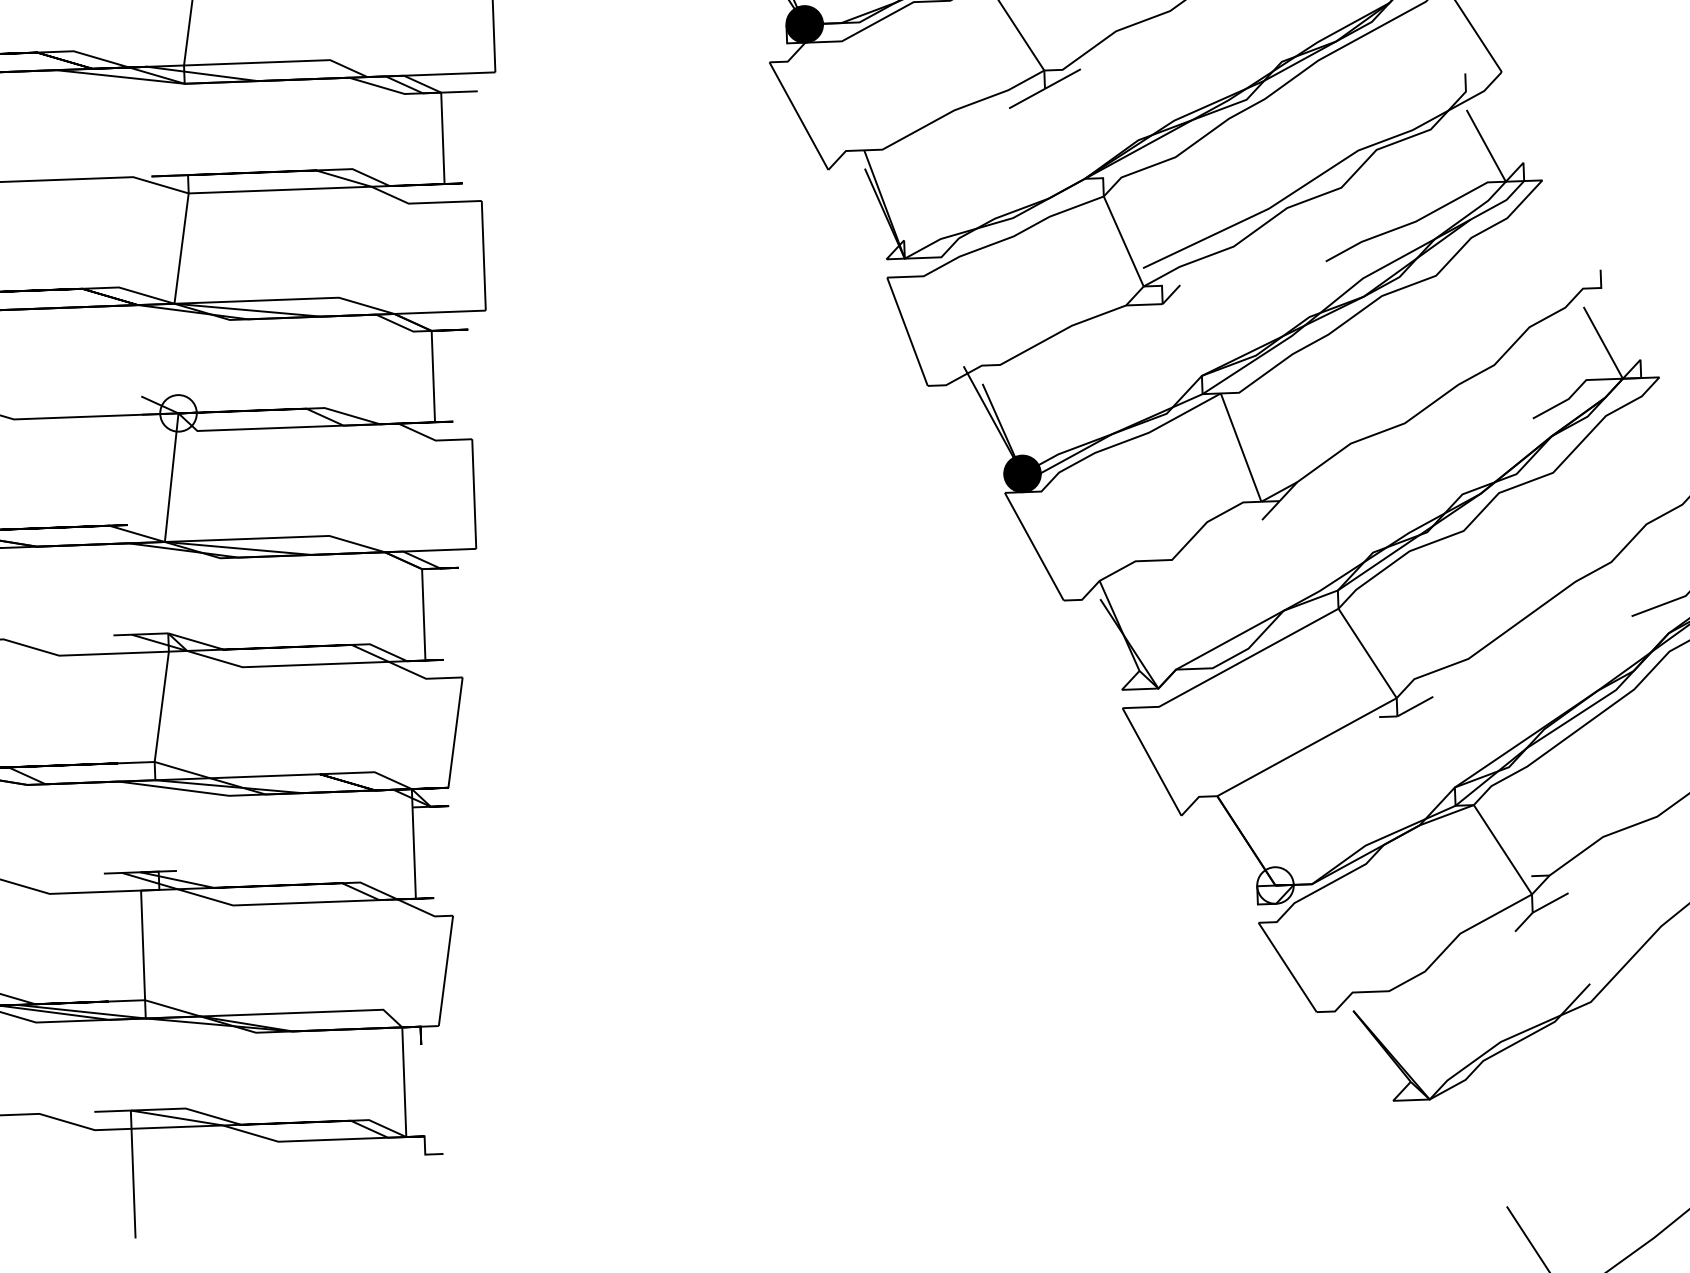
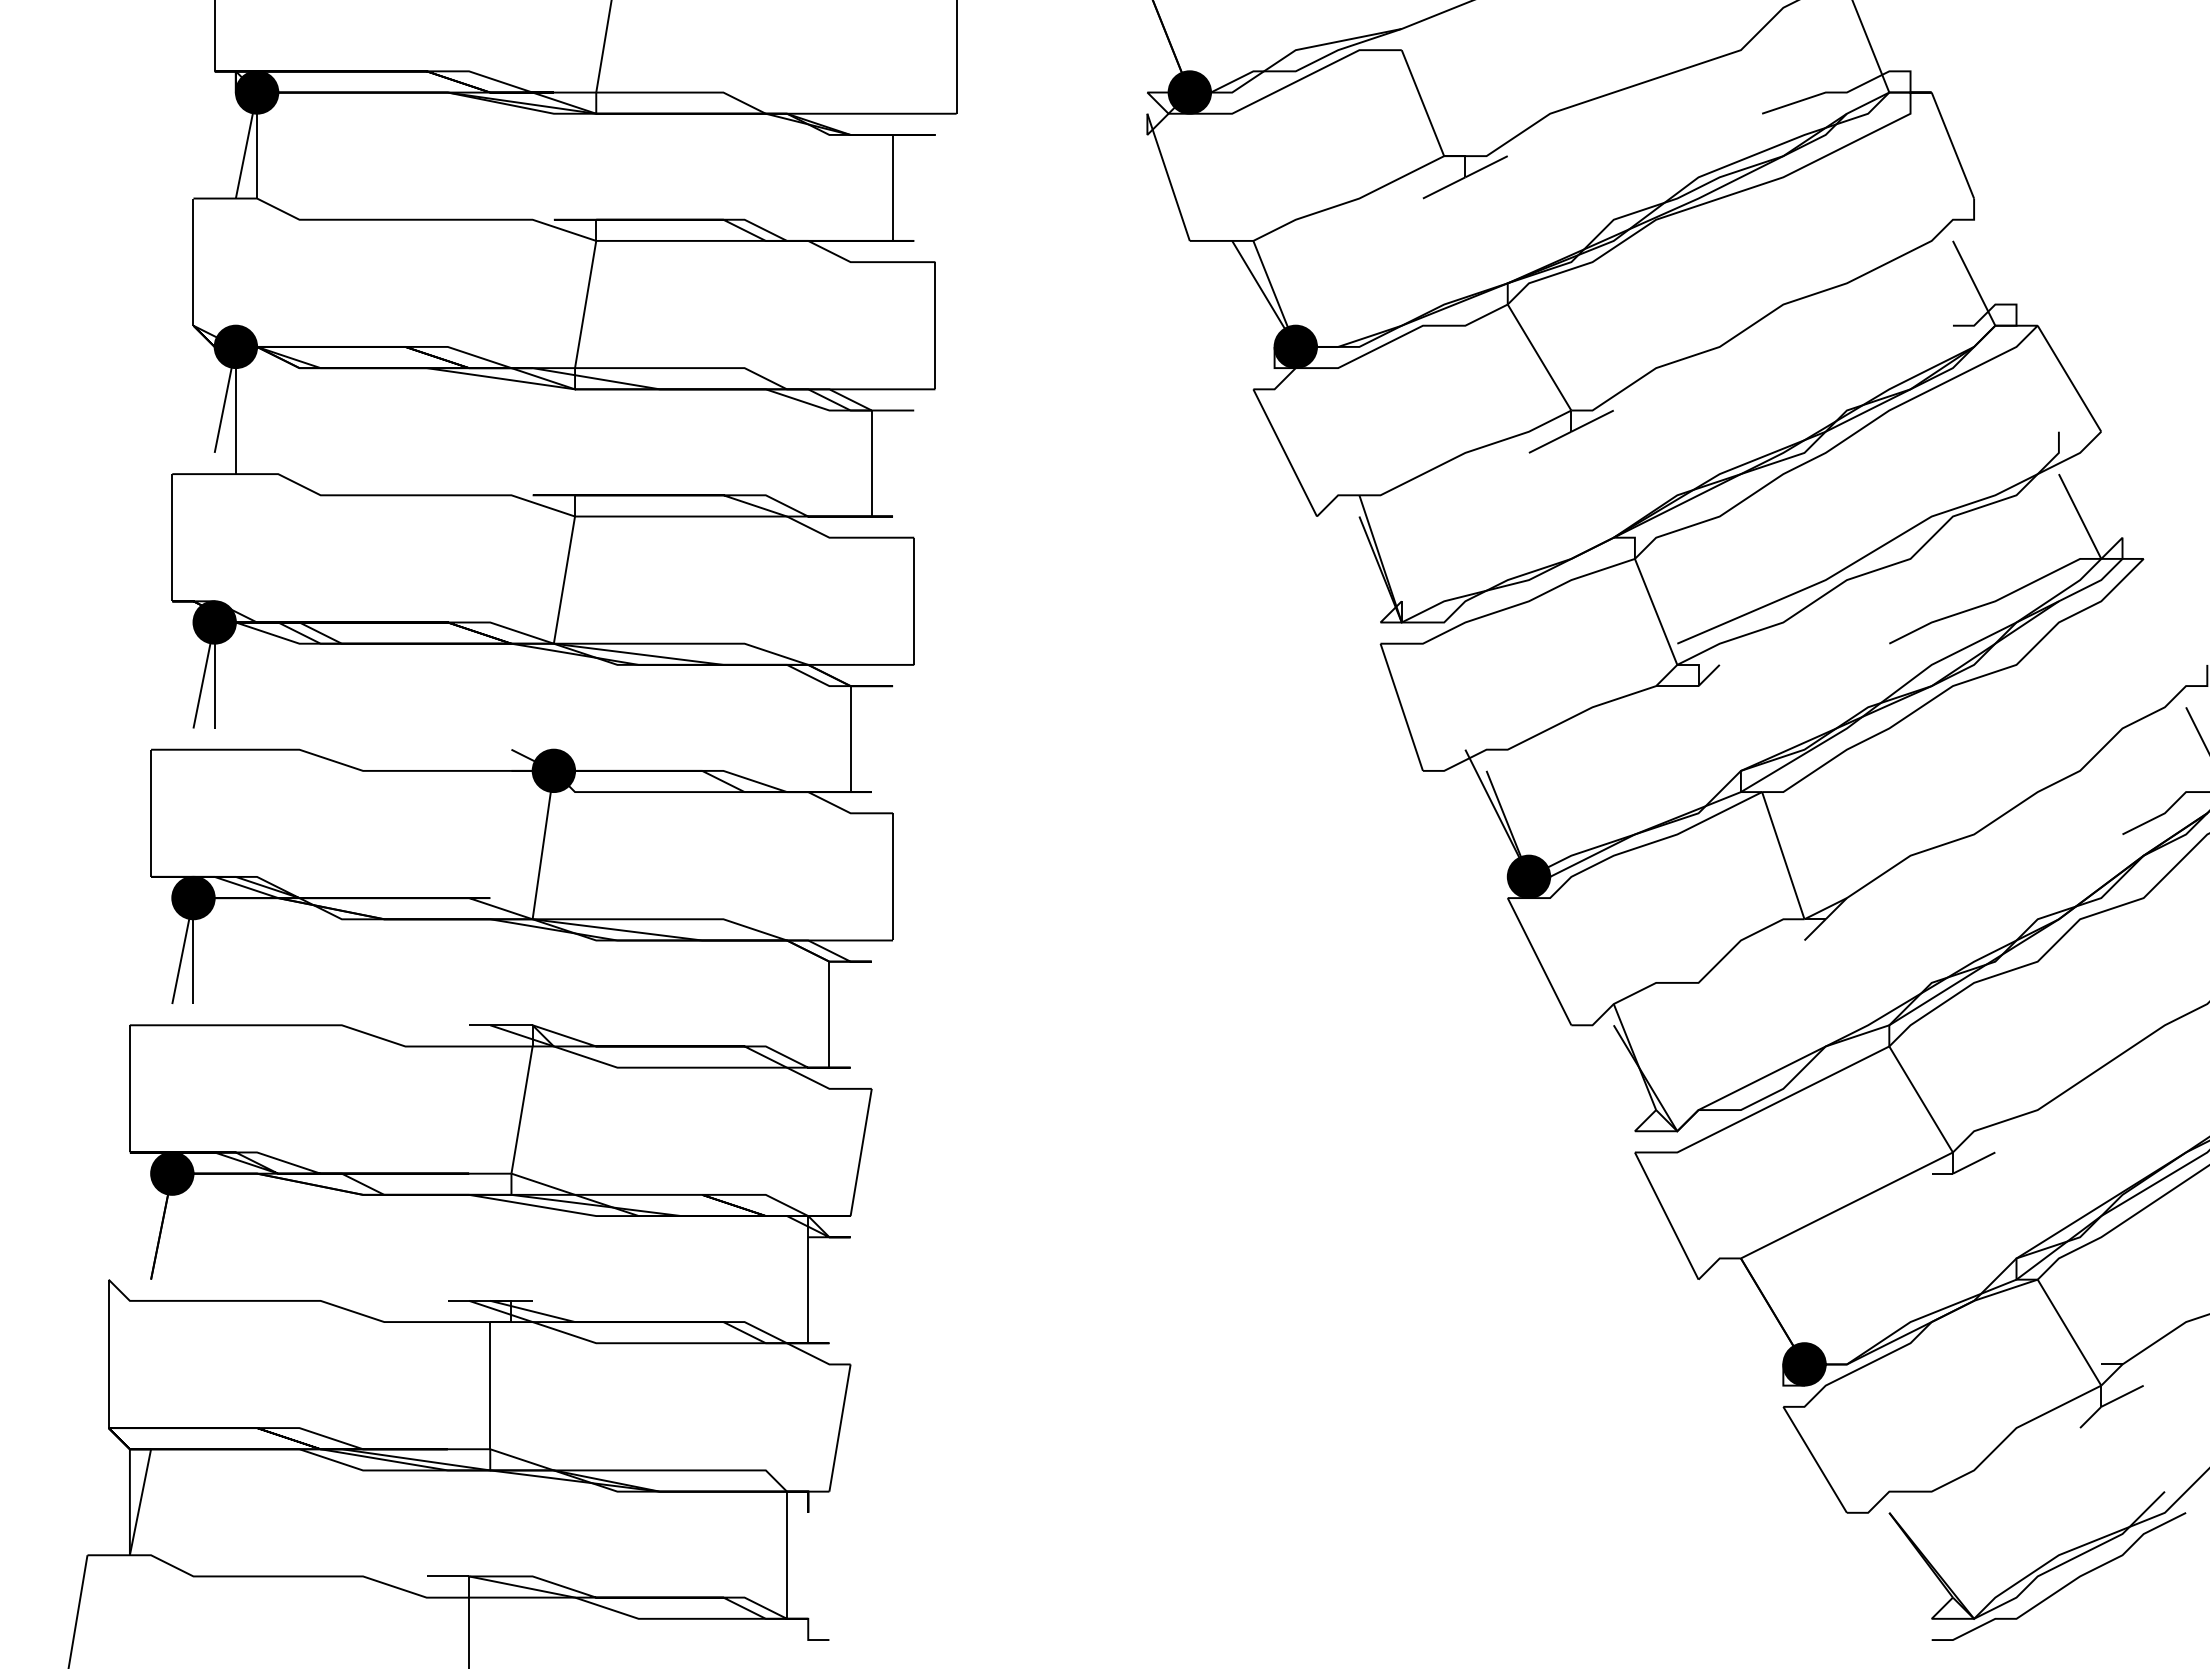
fill: (178, 413) -> (553, 770), added
fill: (1275, 885) -> (1804, 1364), added
curve: (1506, 1067) -> (2064, 1585), added

